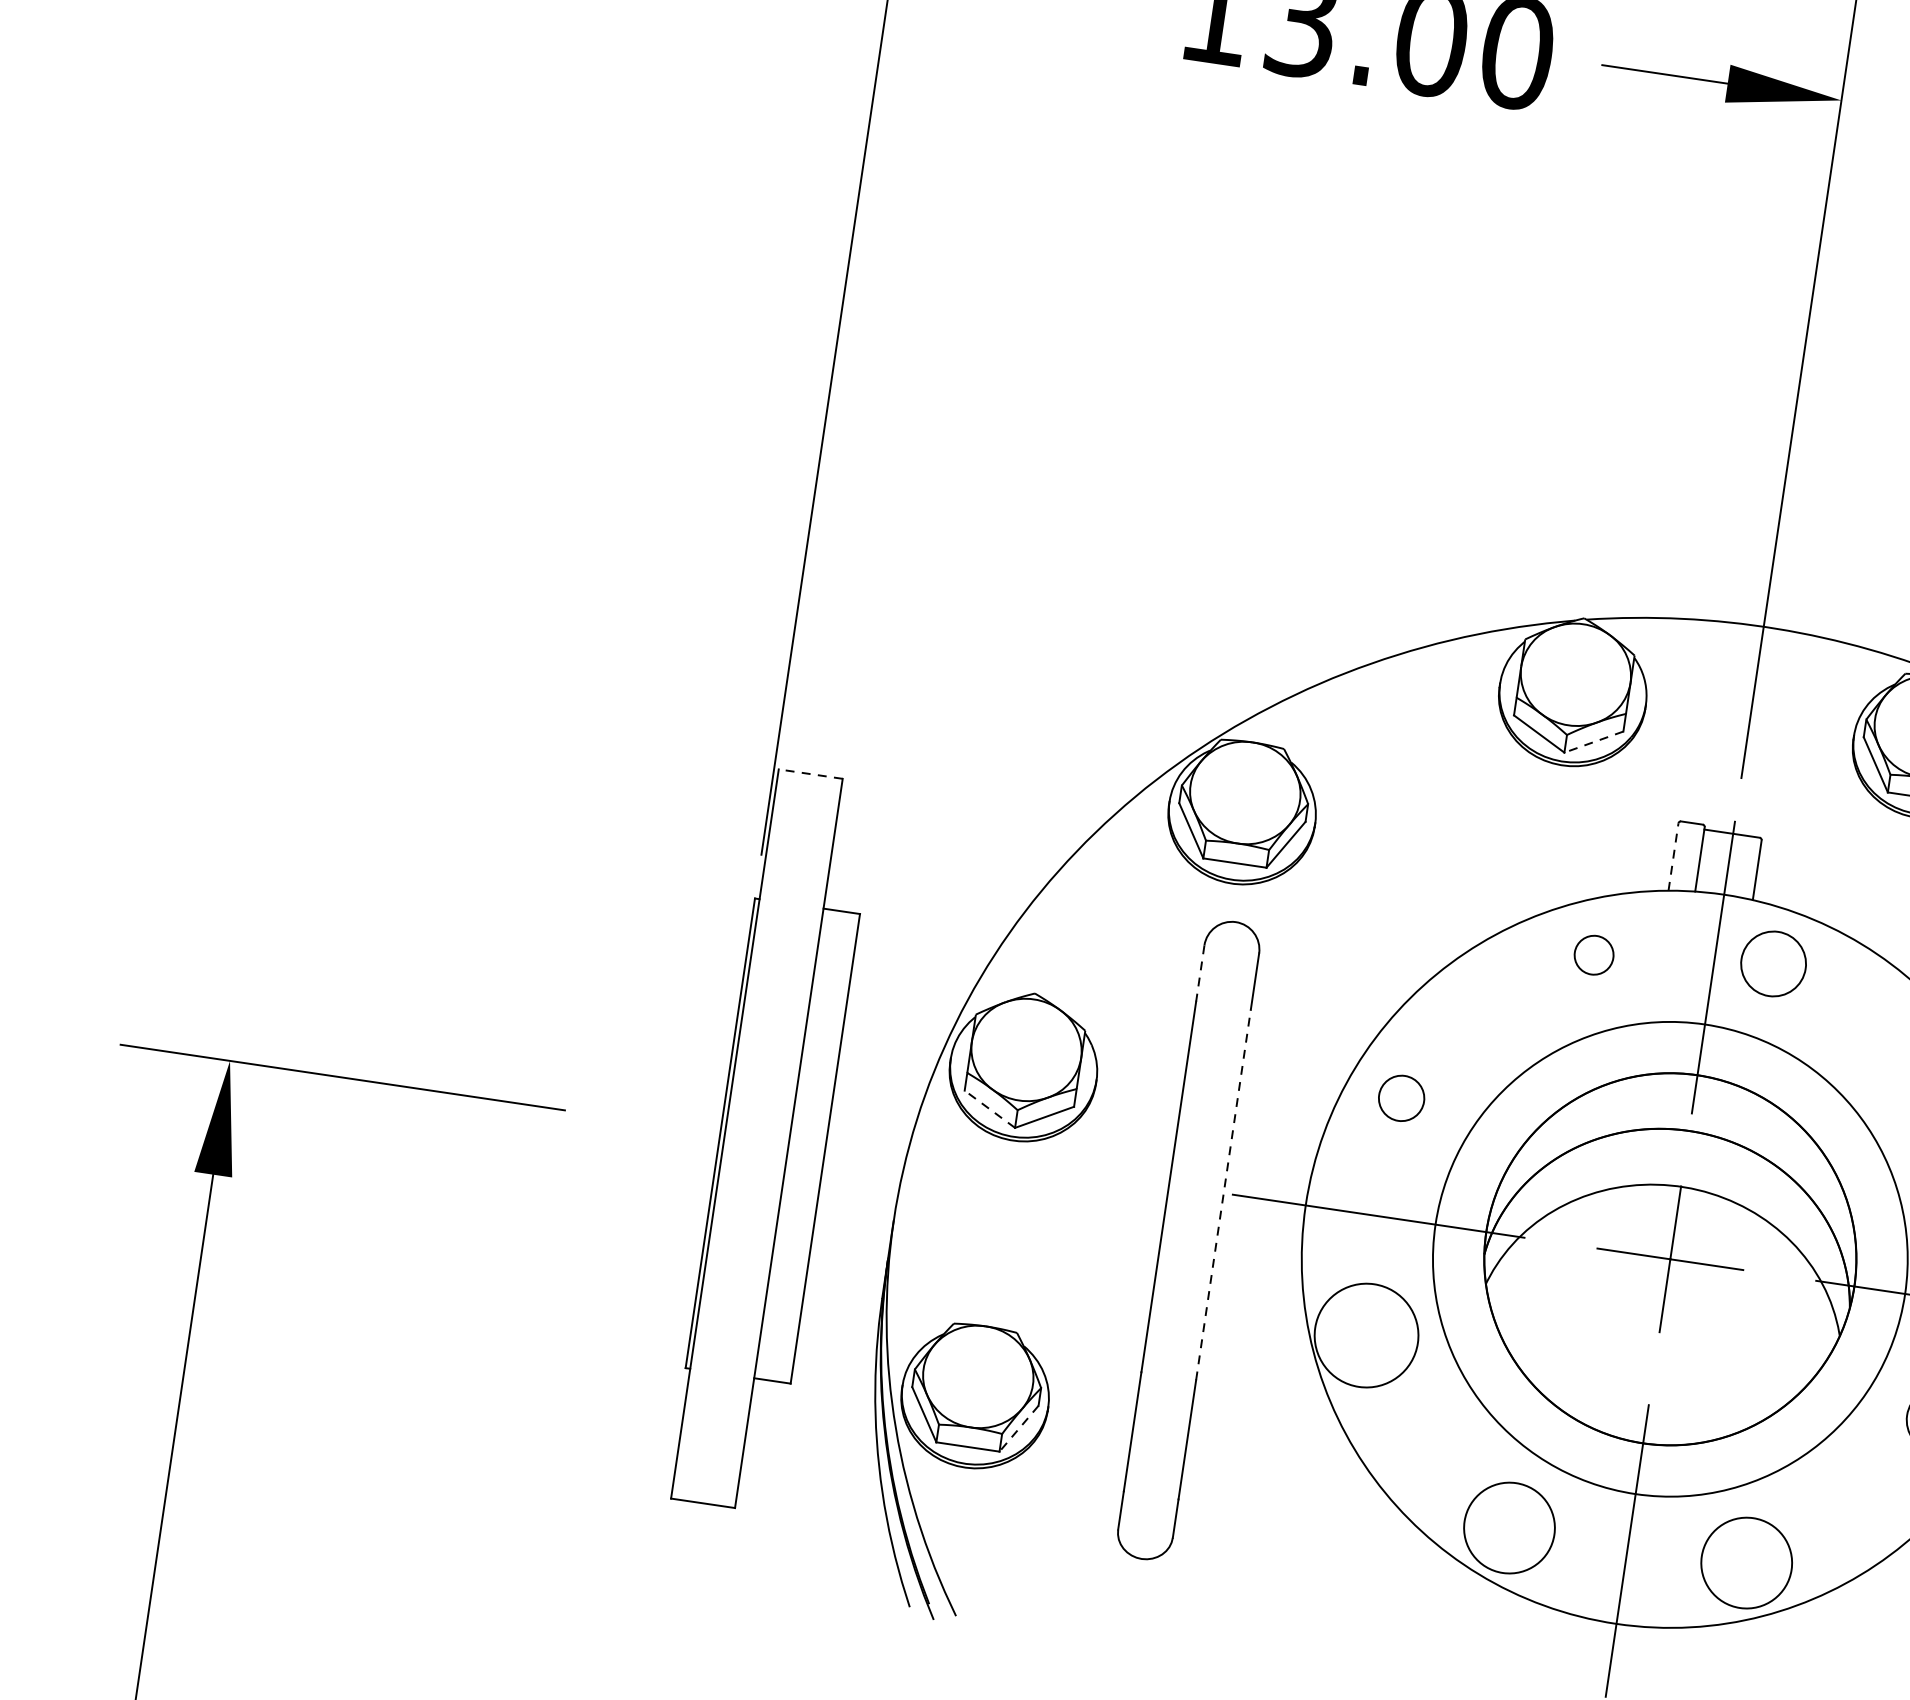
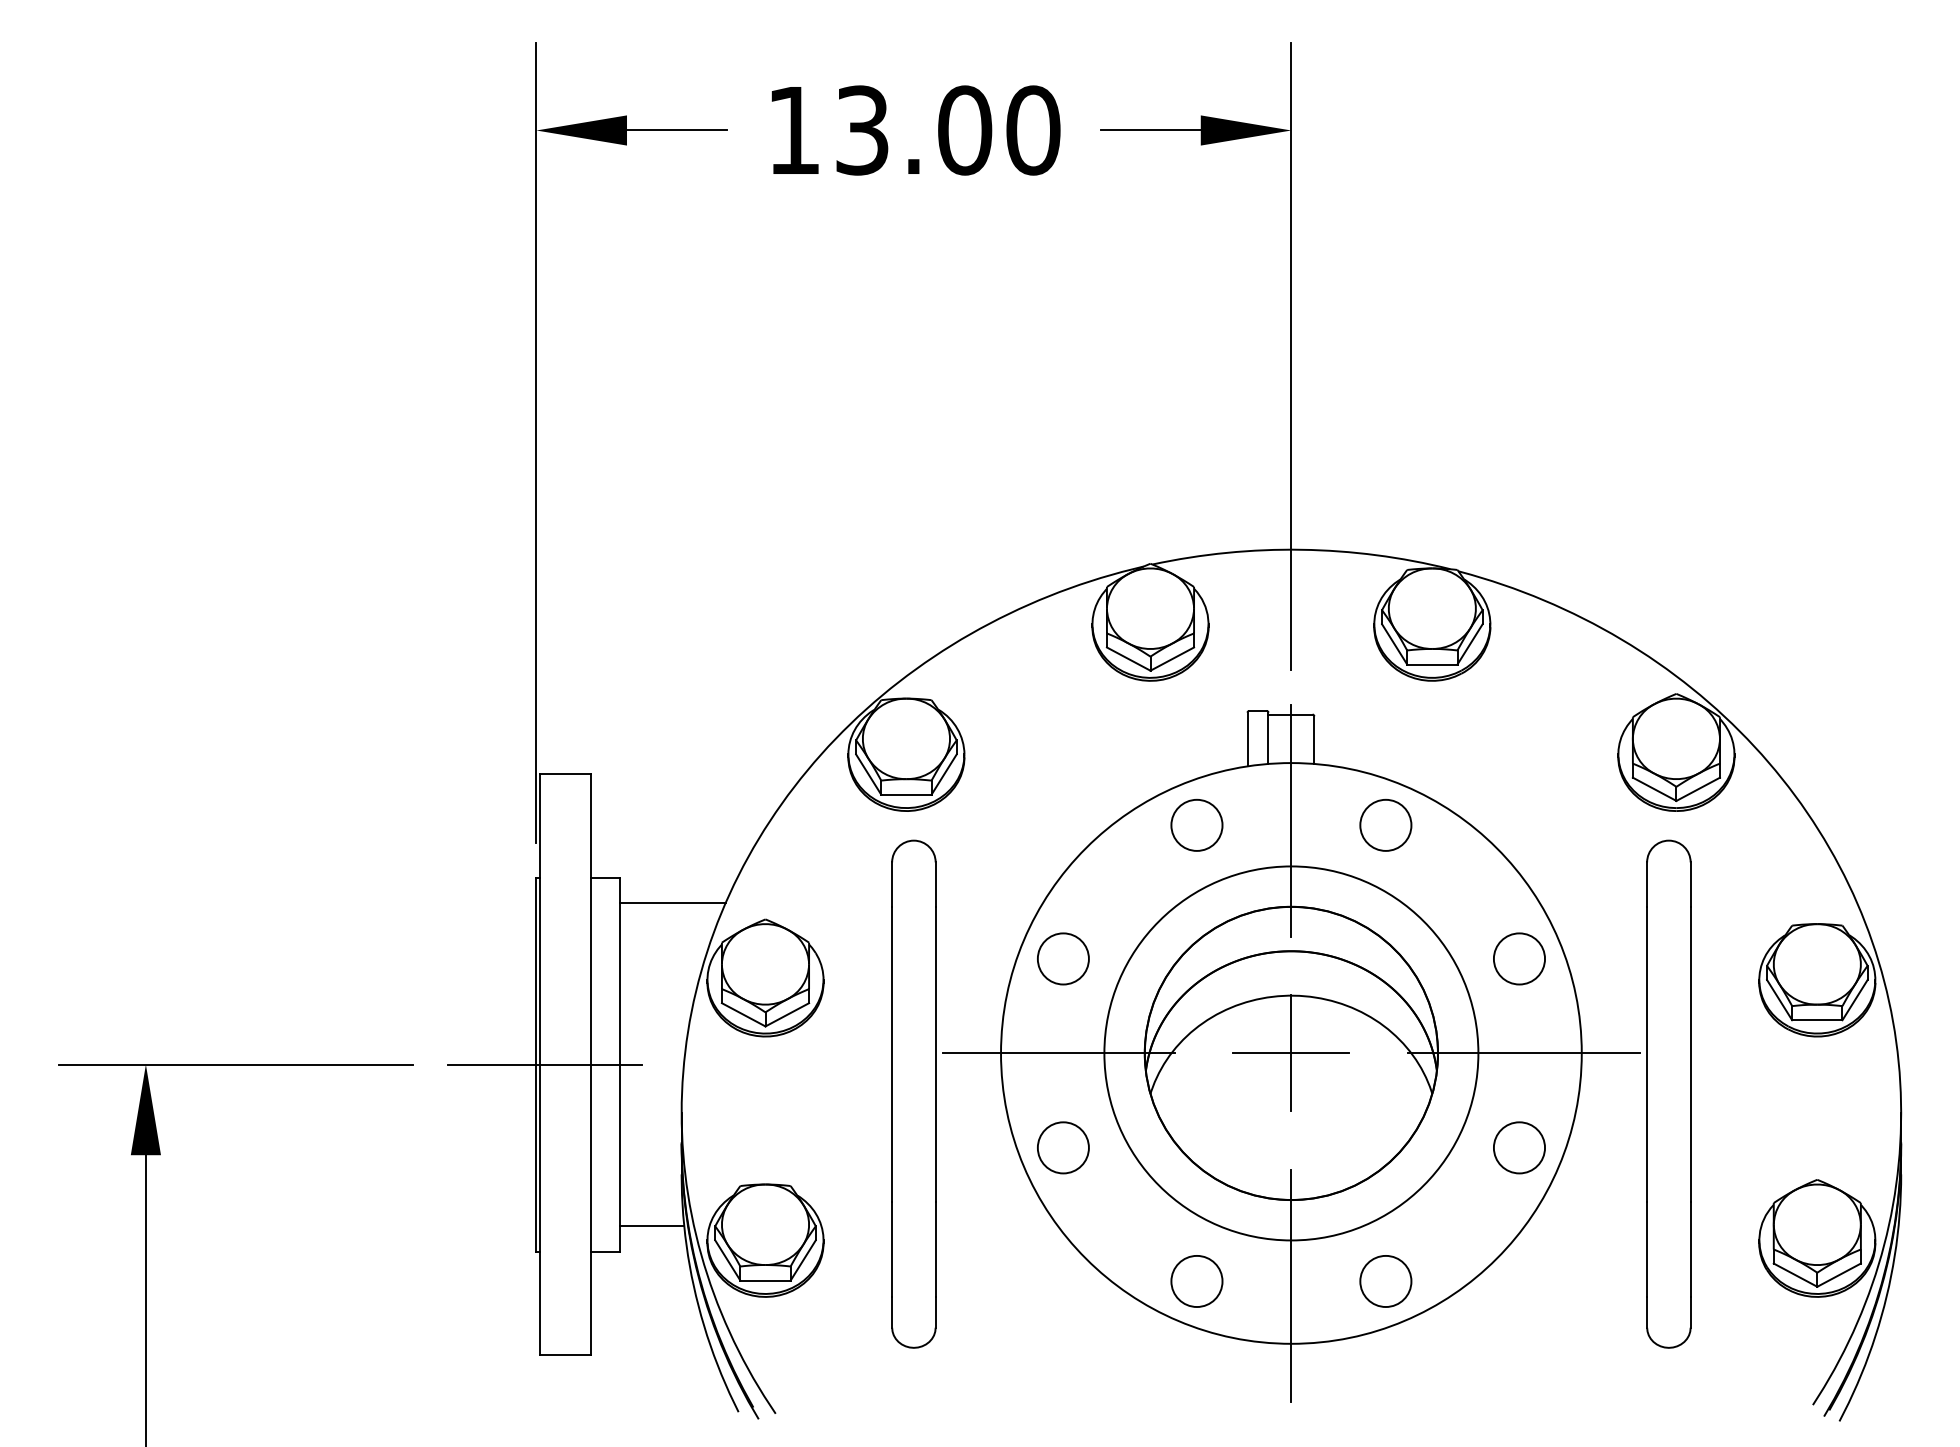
line: (1594, 742) -> (1172, 659), dashed -> solid
line: (810, 774) -> (565, 774), dashed -> solid
line: (1673, 856) -> (1247, 739), dashed -> solid
circle: (1593, 954) -> (1196, 824), size x1.67
line: (921, 956) -> (672, 903), added
circle: (1773, 962) -> (1385, 824), moved
line: (1200, 974) -> (892, 885), dashed -> solid
circle: (1401, 1097) -> (1063, 958), size x1.43
line: (989, 1108) -> (743, 1014), dashed -> solid
line: (730, 1134) -> (544, 1064), added
line: (1223, 1194) -> (935, 1054), dashed -> solid
circle: (1365, 1334) -> (1062, 1147), size x0.62
line: (836, 1358) -> (652, 1226), added
line: (1019, 1428) -> (803, 1260), dashed -> solid
circle: (1508, 1528) -> (1196, 1281), size x0.71
circle: (1746, 1563) -> (1385, 1281), size x0.71

